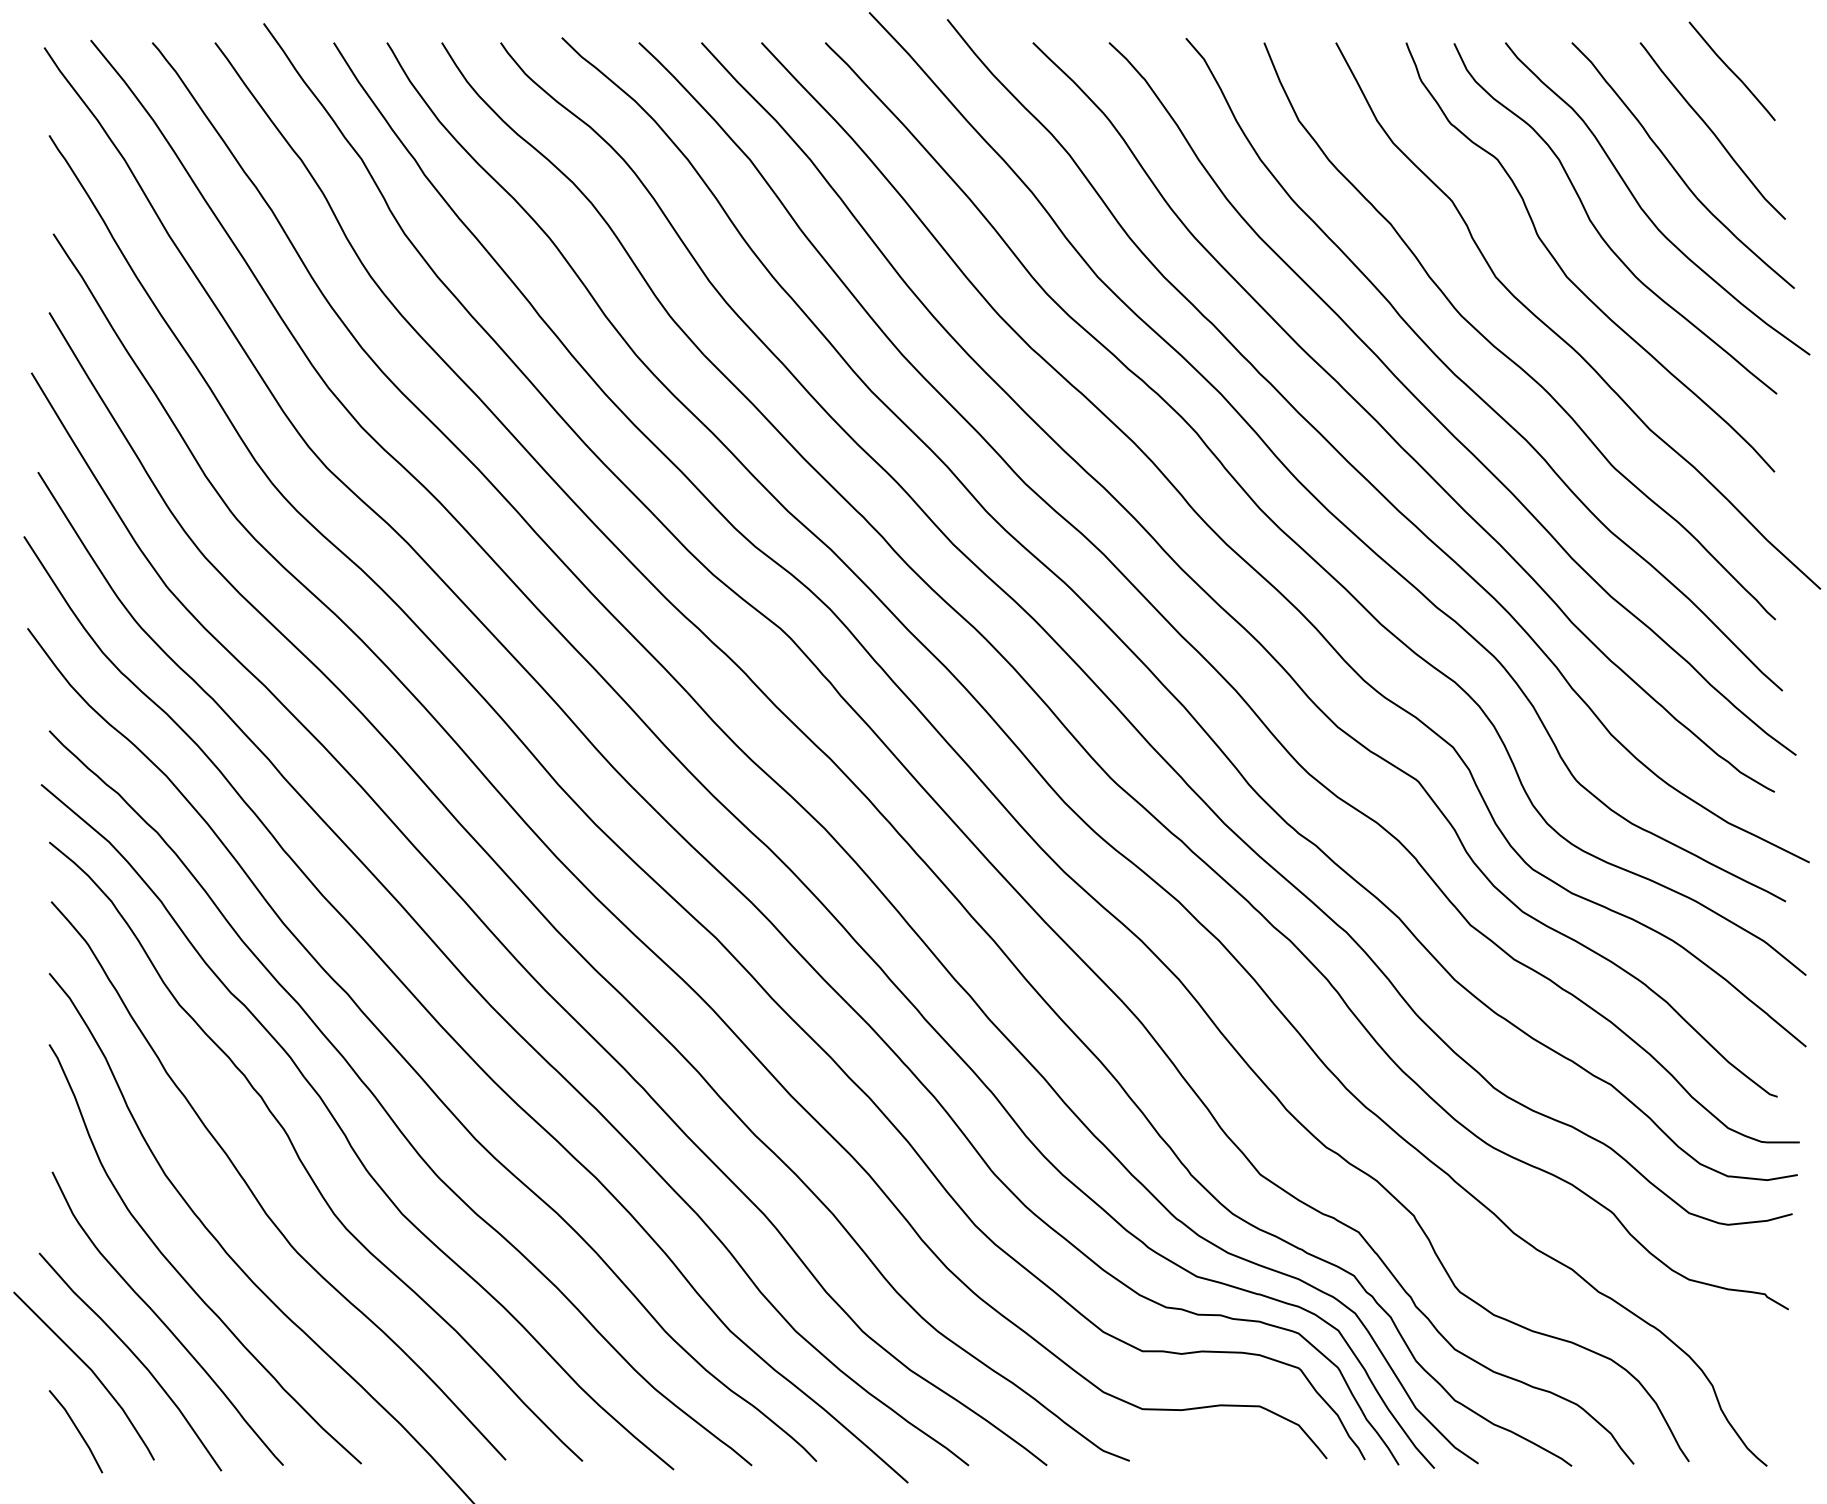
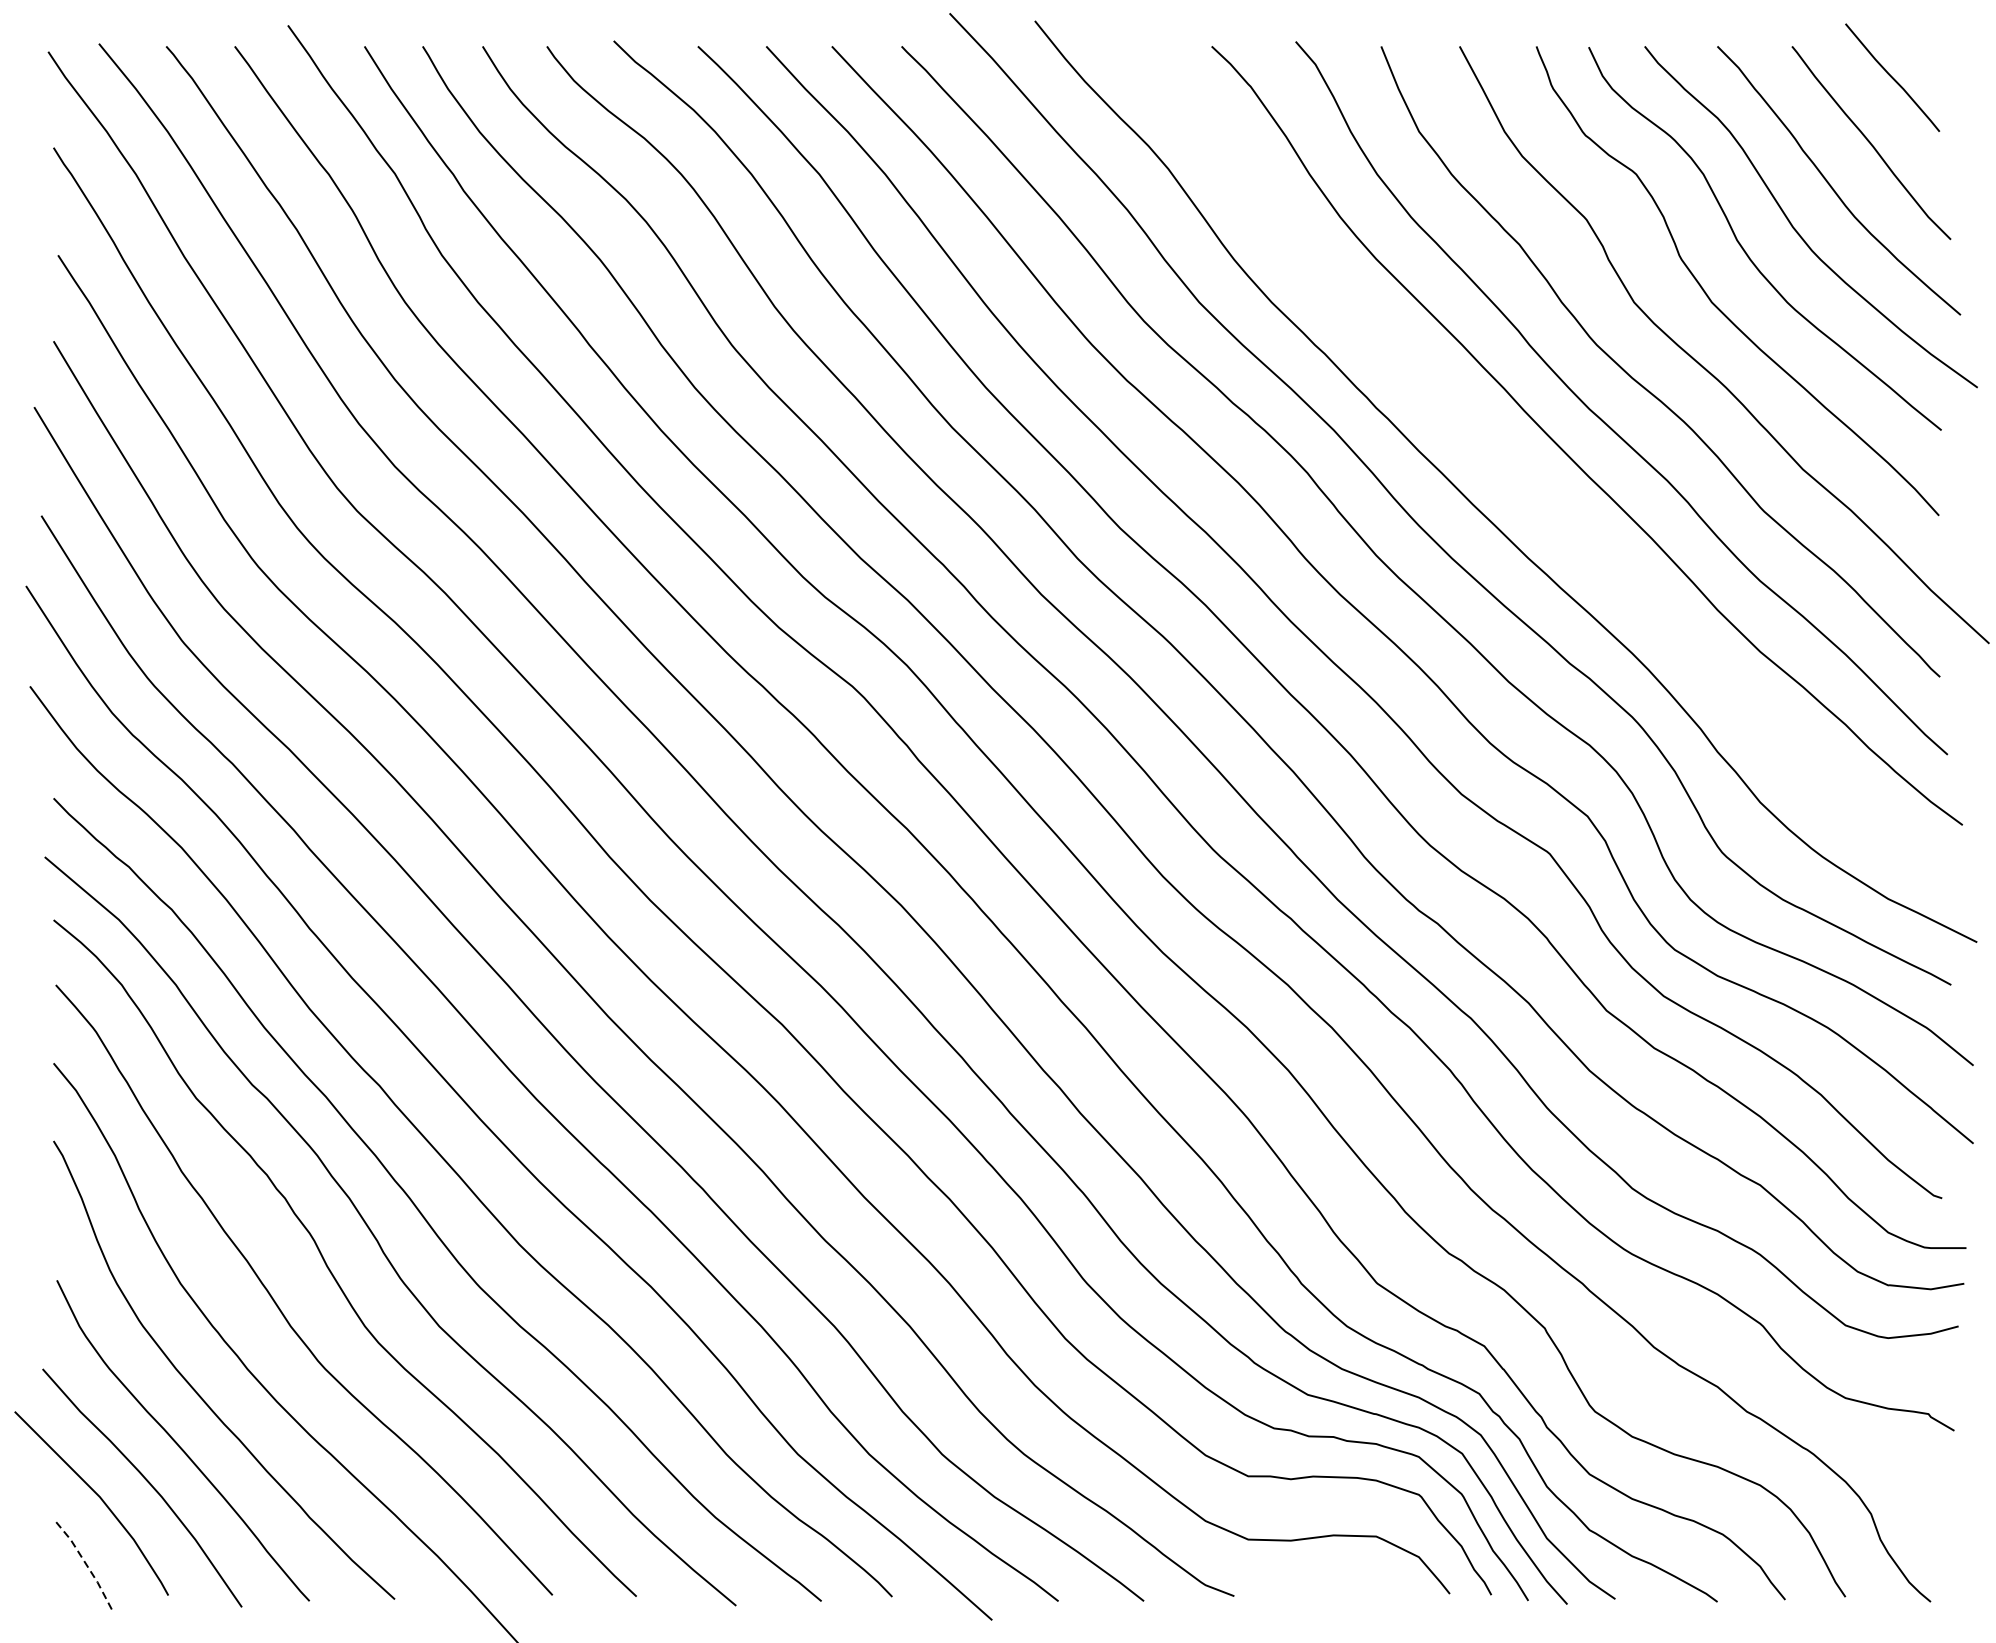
curve: (1388, 432) -> (1517, 472), removed
line: (77, 1430) -> (84, 1562), solid -> dashed

